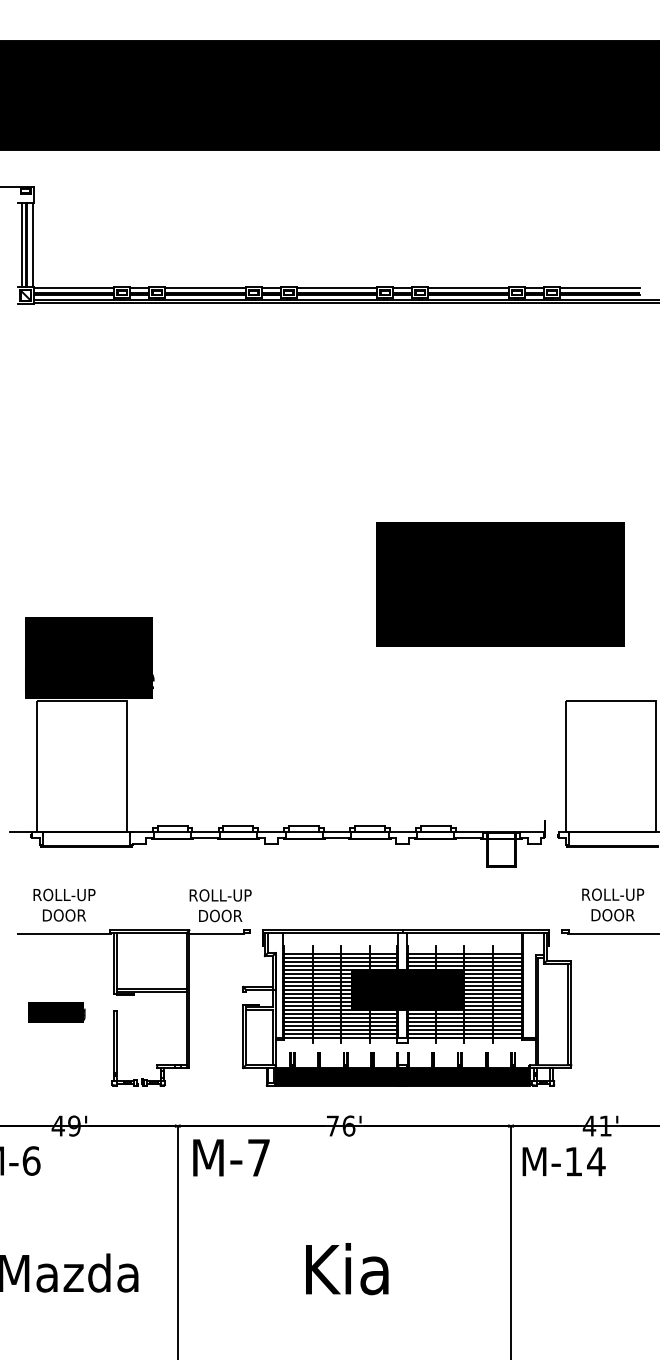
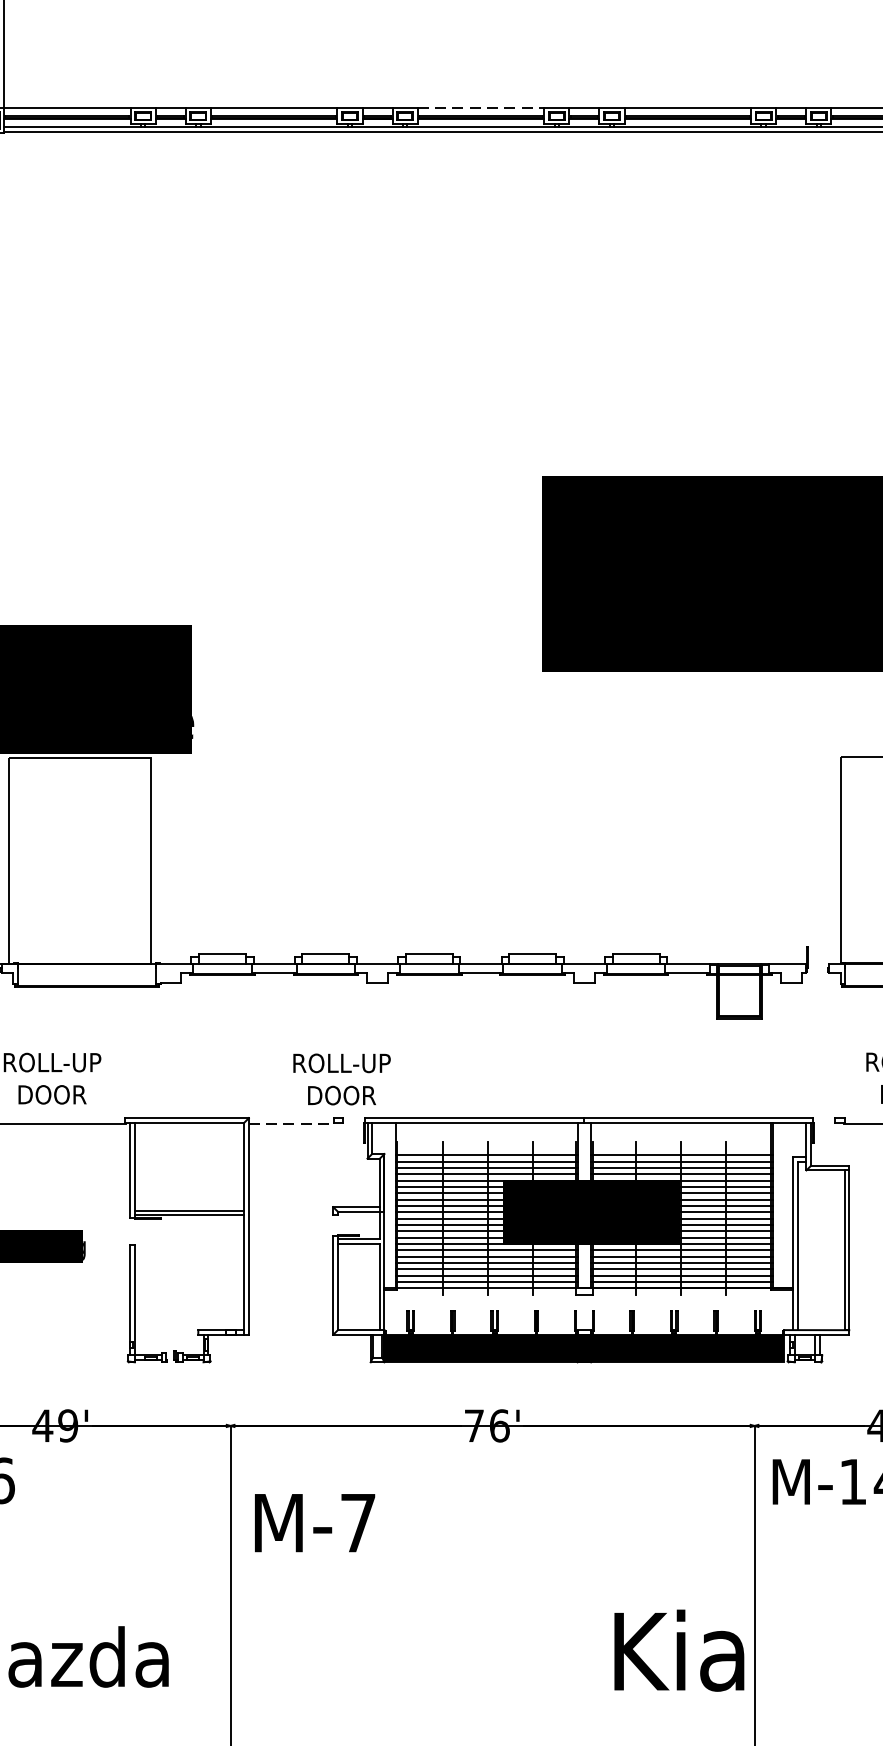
line: (337, 287) -> (481, 107), solid -> dashed
text: (220, 905) -> (341, 1079), moved
line: (217, 933) -> (293, 1123), solid -> dashed
text: (231, 1157) -> (315, 1522), moved
text: (347, 1269) -> (679, 1651), moved

